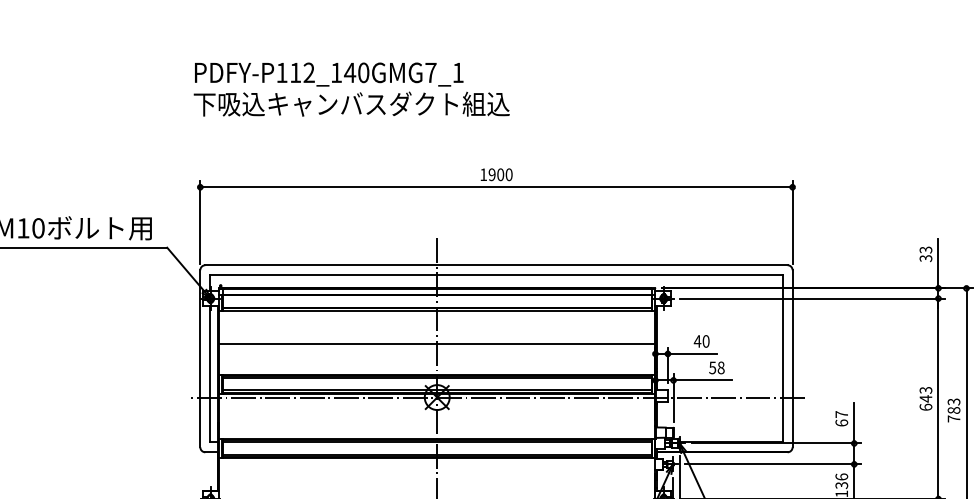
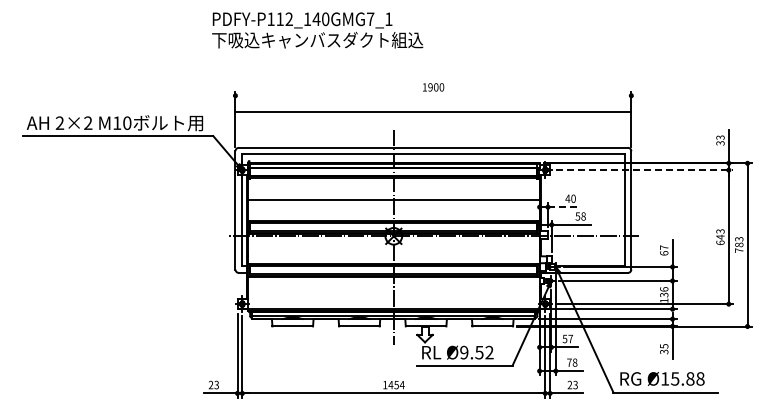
text: (351, 89) -> (317, 30), moved
line: (496, 186) -> (433, 111), moved
line: (812, 299) -> (644, 170), solid -> dashed
line: (694, 354) -> (565, 207), solid -> dashed

